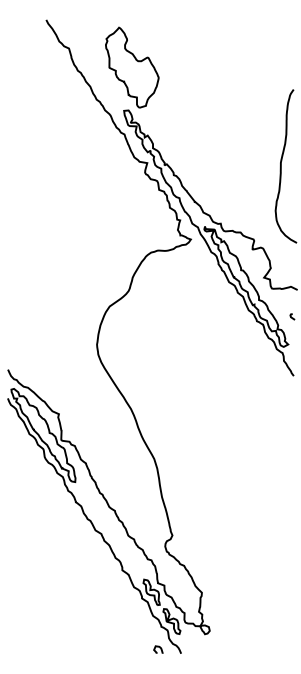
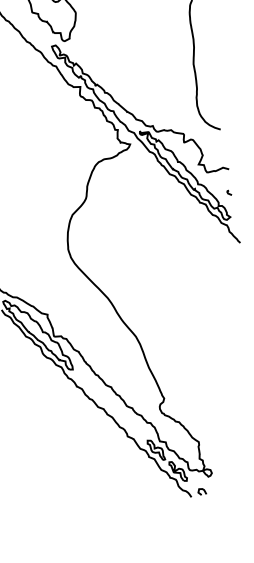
curve: (159, 648) -> (202, 490), moved

